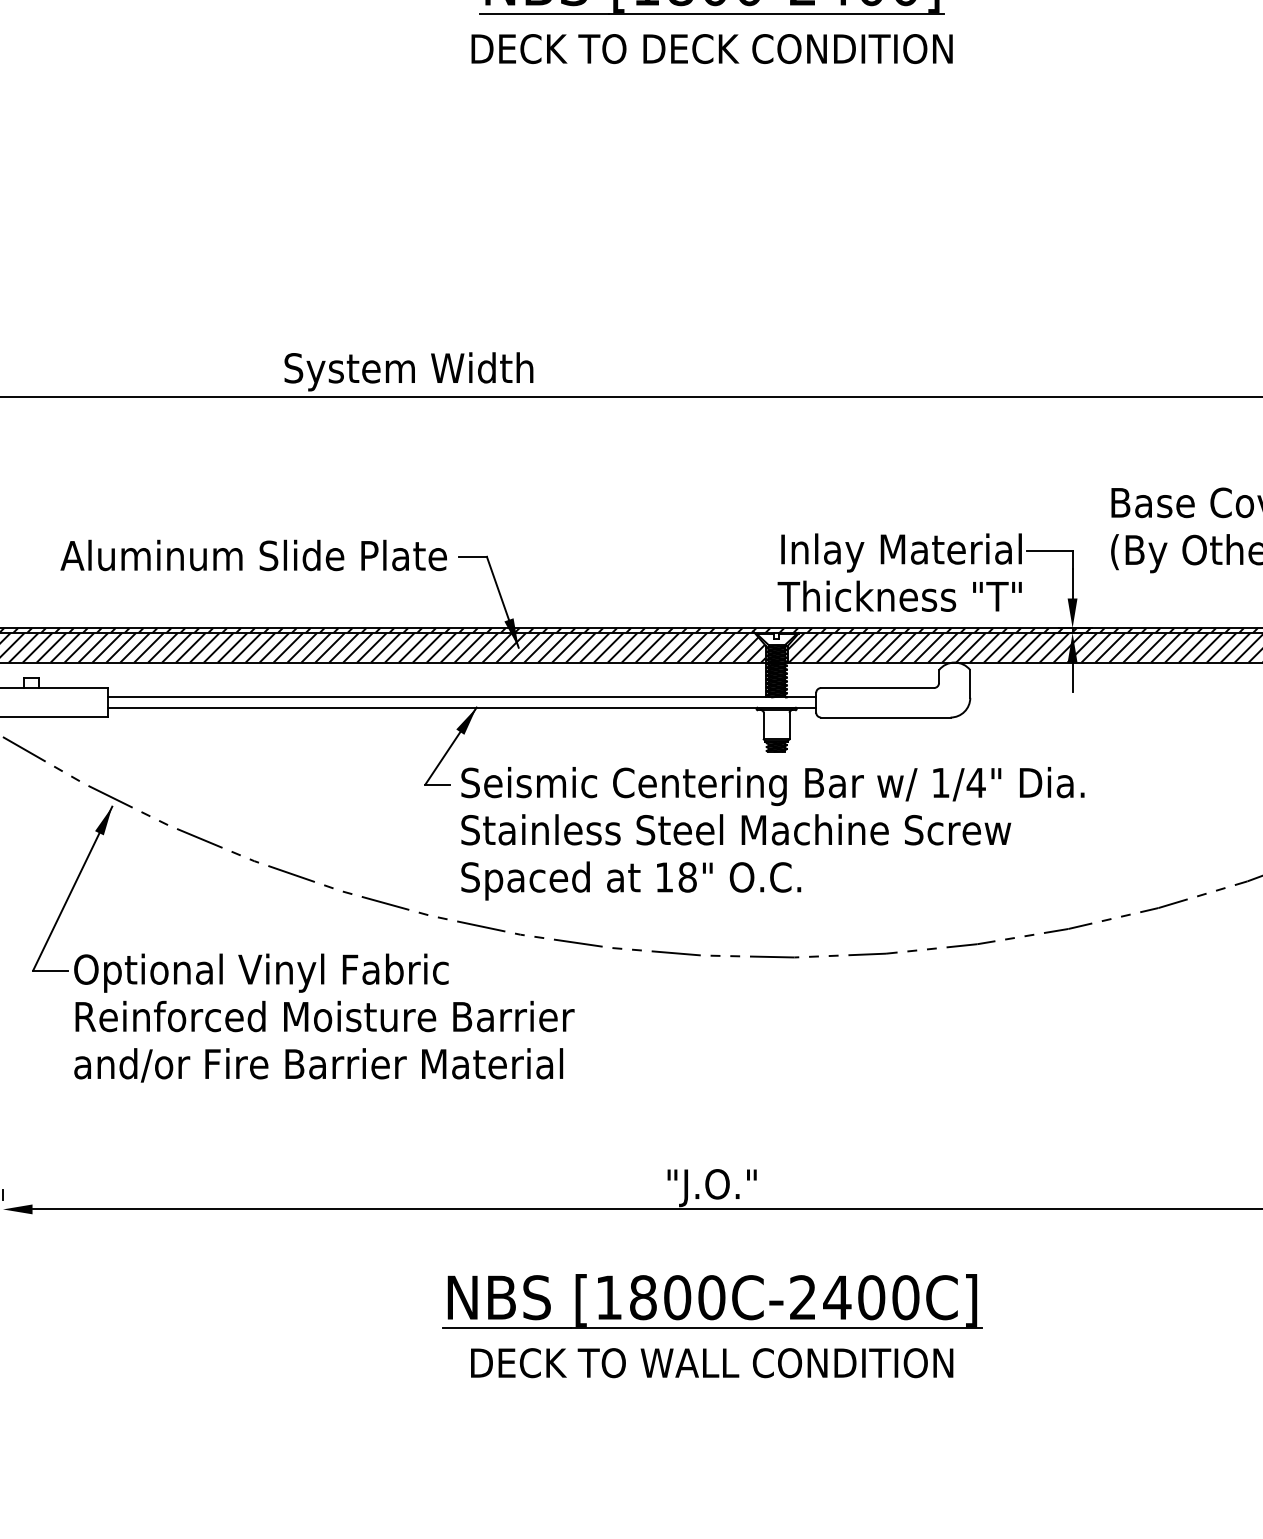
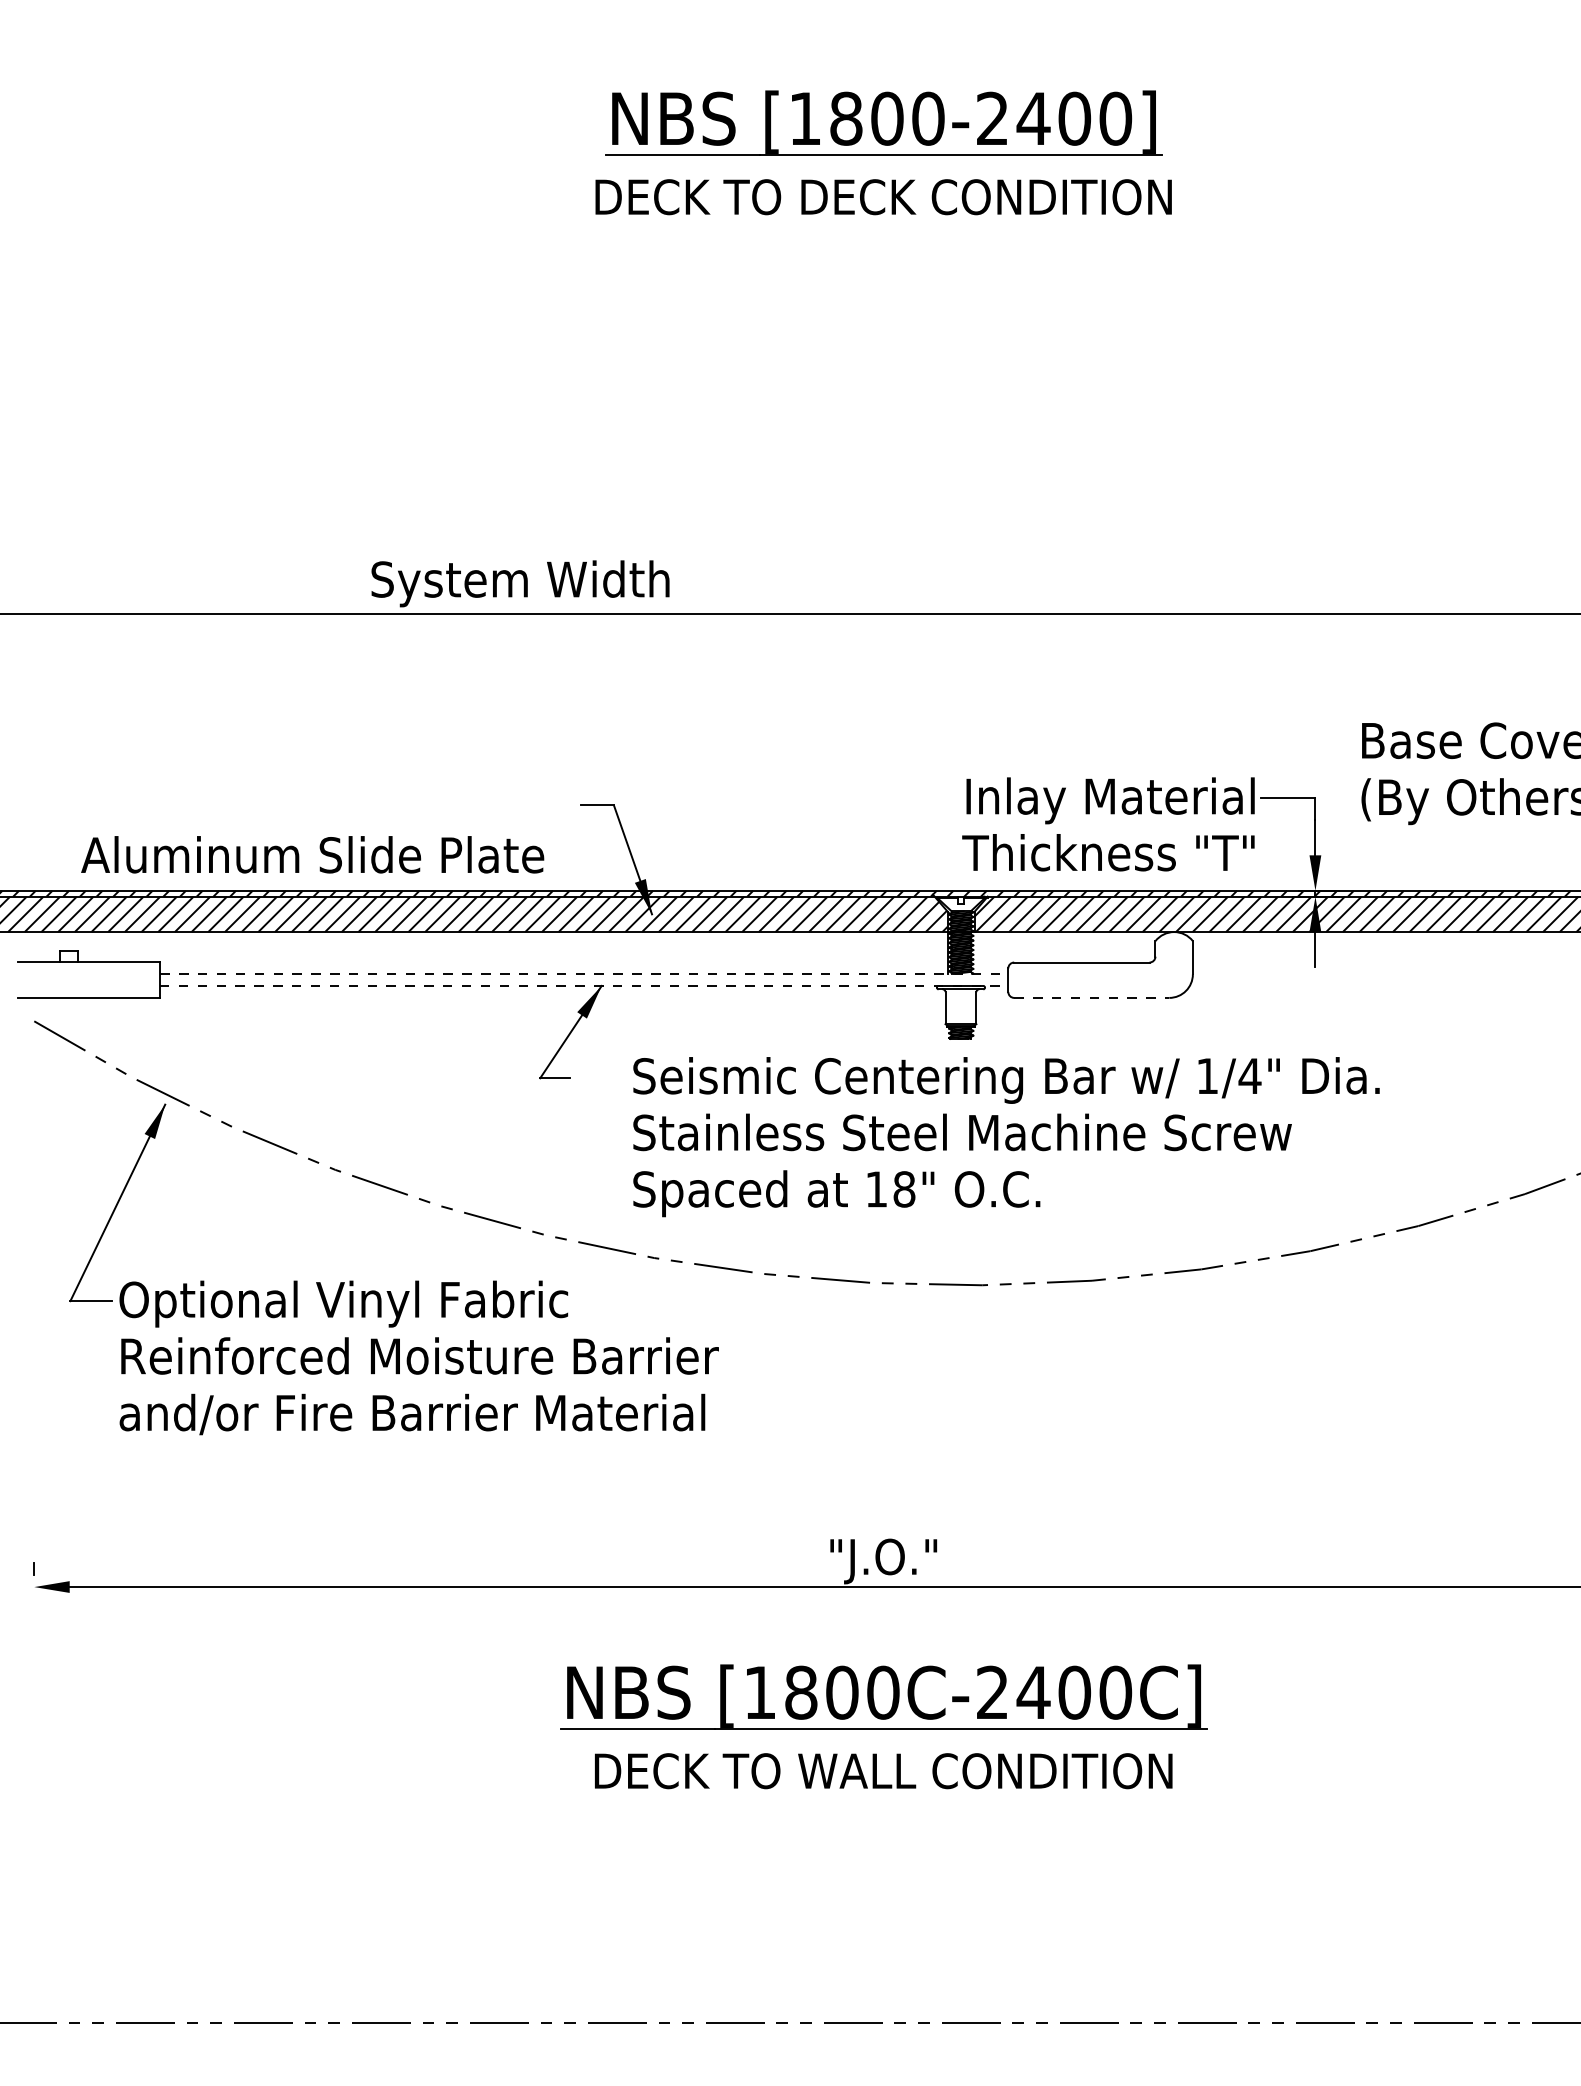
text: (253, 555) -> (312, 854), moved
line: (462, 697) -> (584, 973), solid -> dashed
line: (462, 707) -> (584, 985), solid -> dashed
line: (885, 717) -> (1091, 997), solid -> dashed
text: (772, 834) -> (1006, 1137), moved

